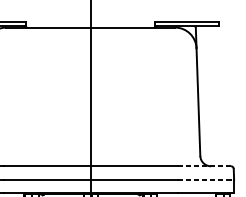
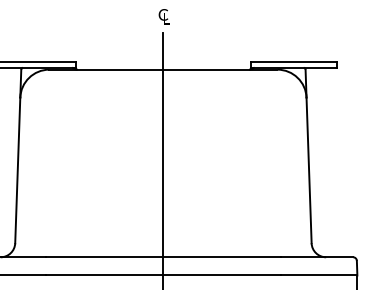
line: (204, 166) -> (317, 257), dashed -> solid
line: (206, 179) -> (319, 275), dashed -> solid

